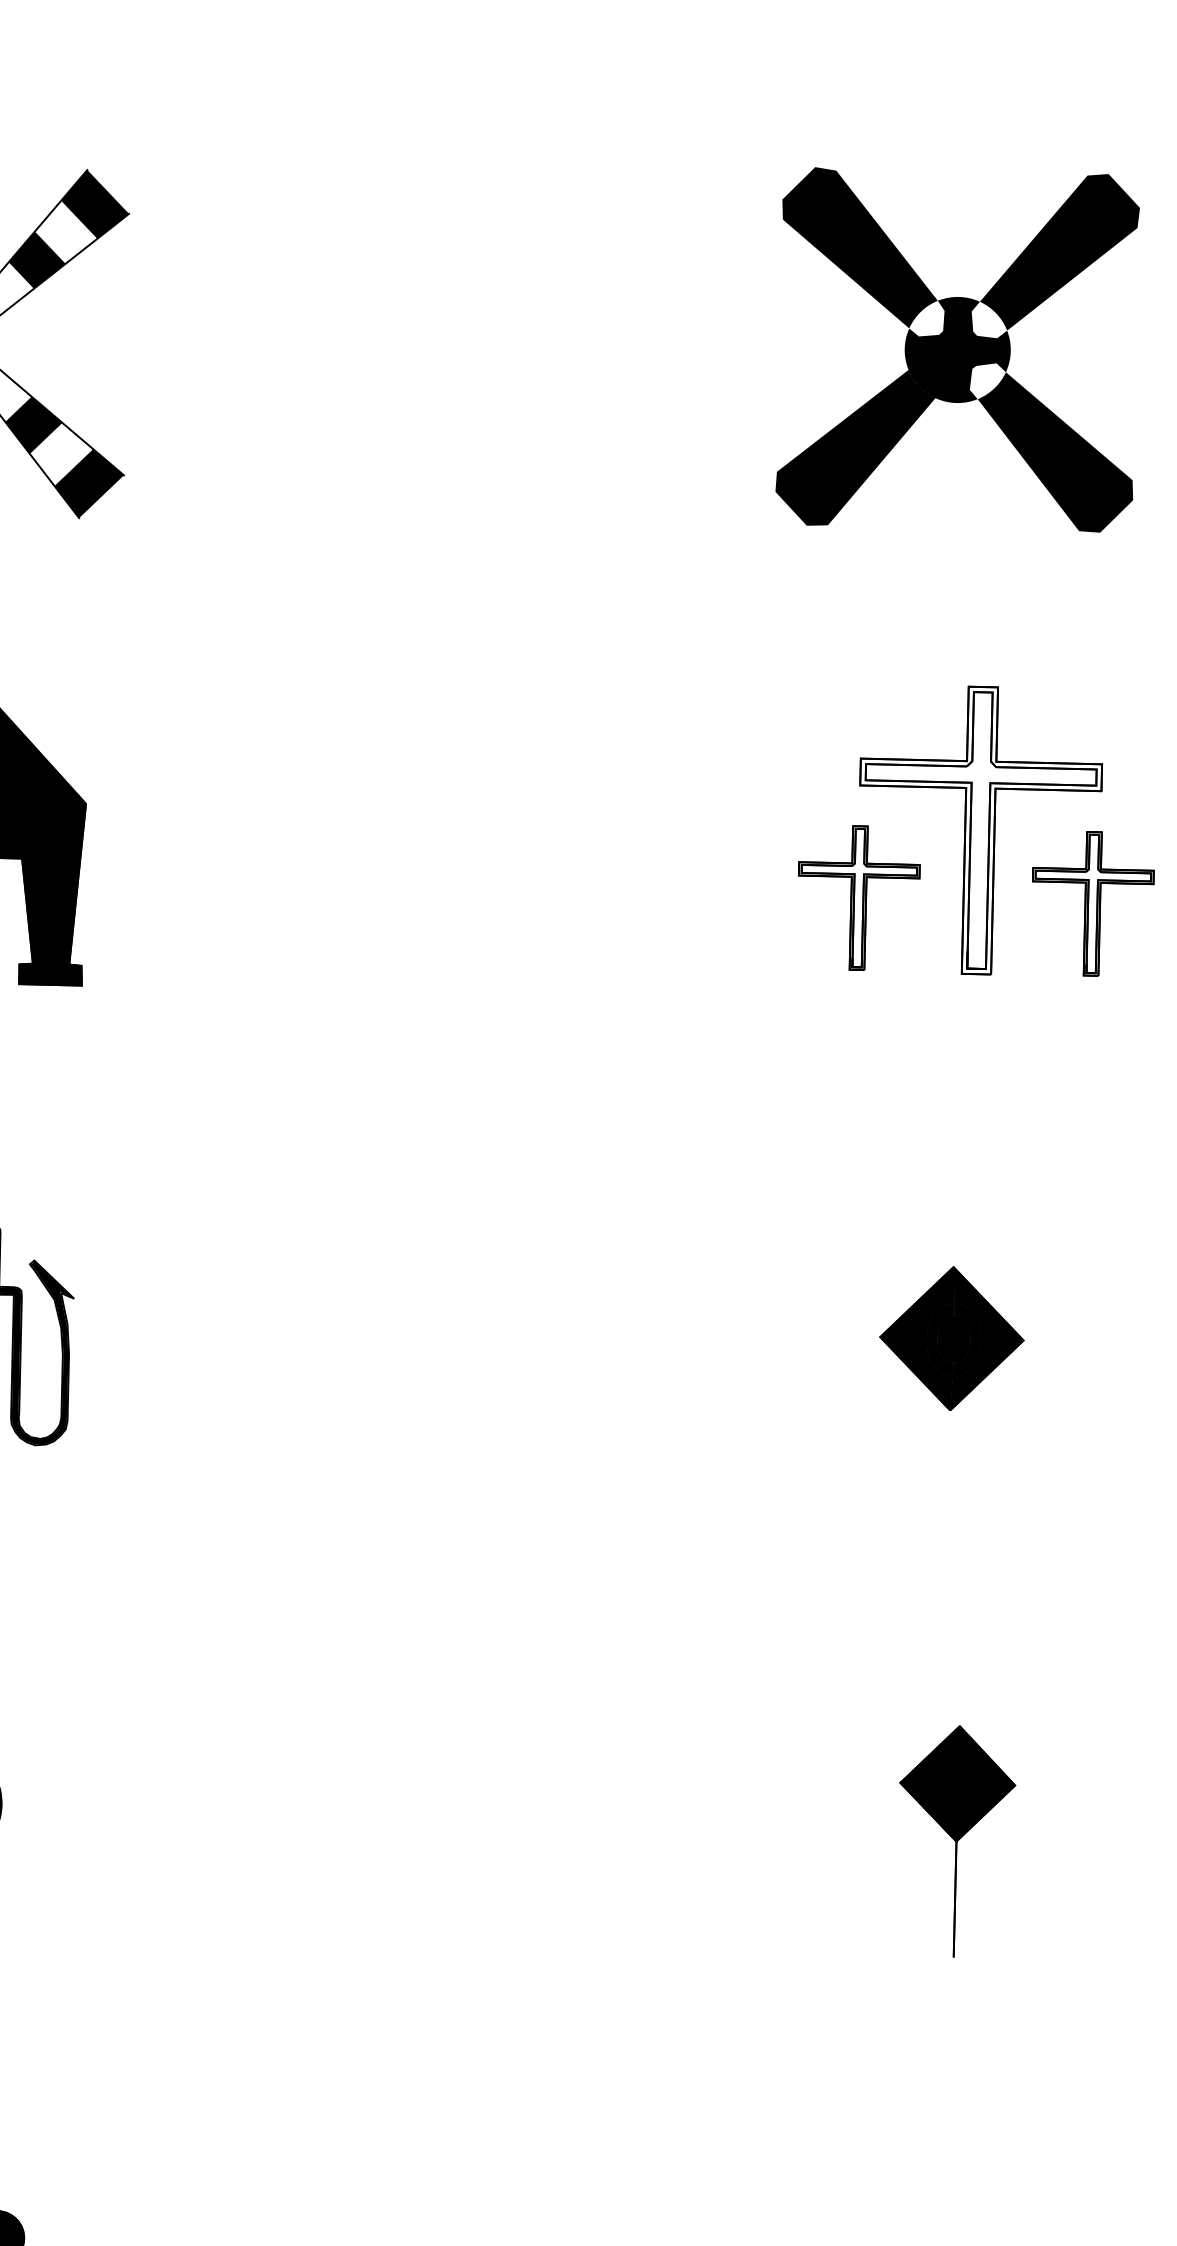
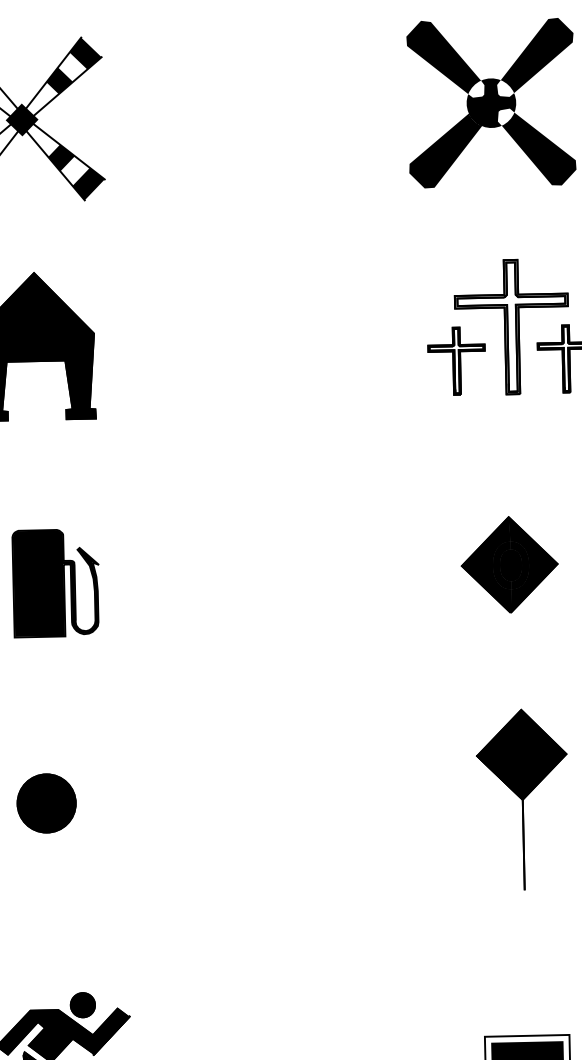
part: (951, 1337) -> (509, 564), size x1.43
part: (954, 1841) -> (521, 799), size x1.67

